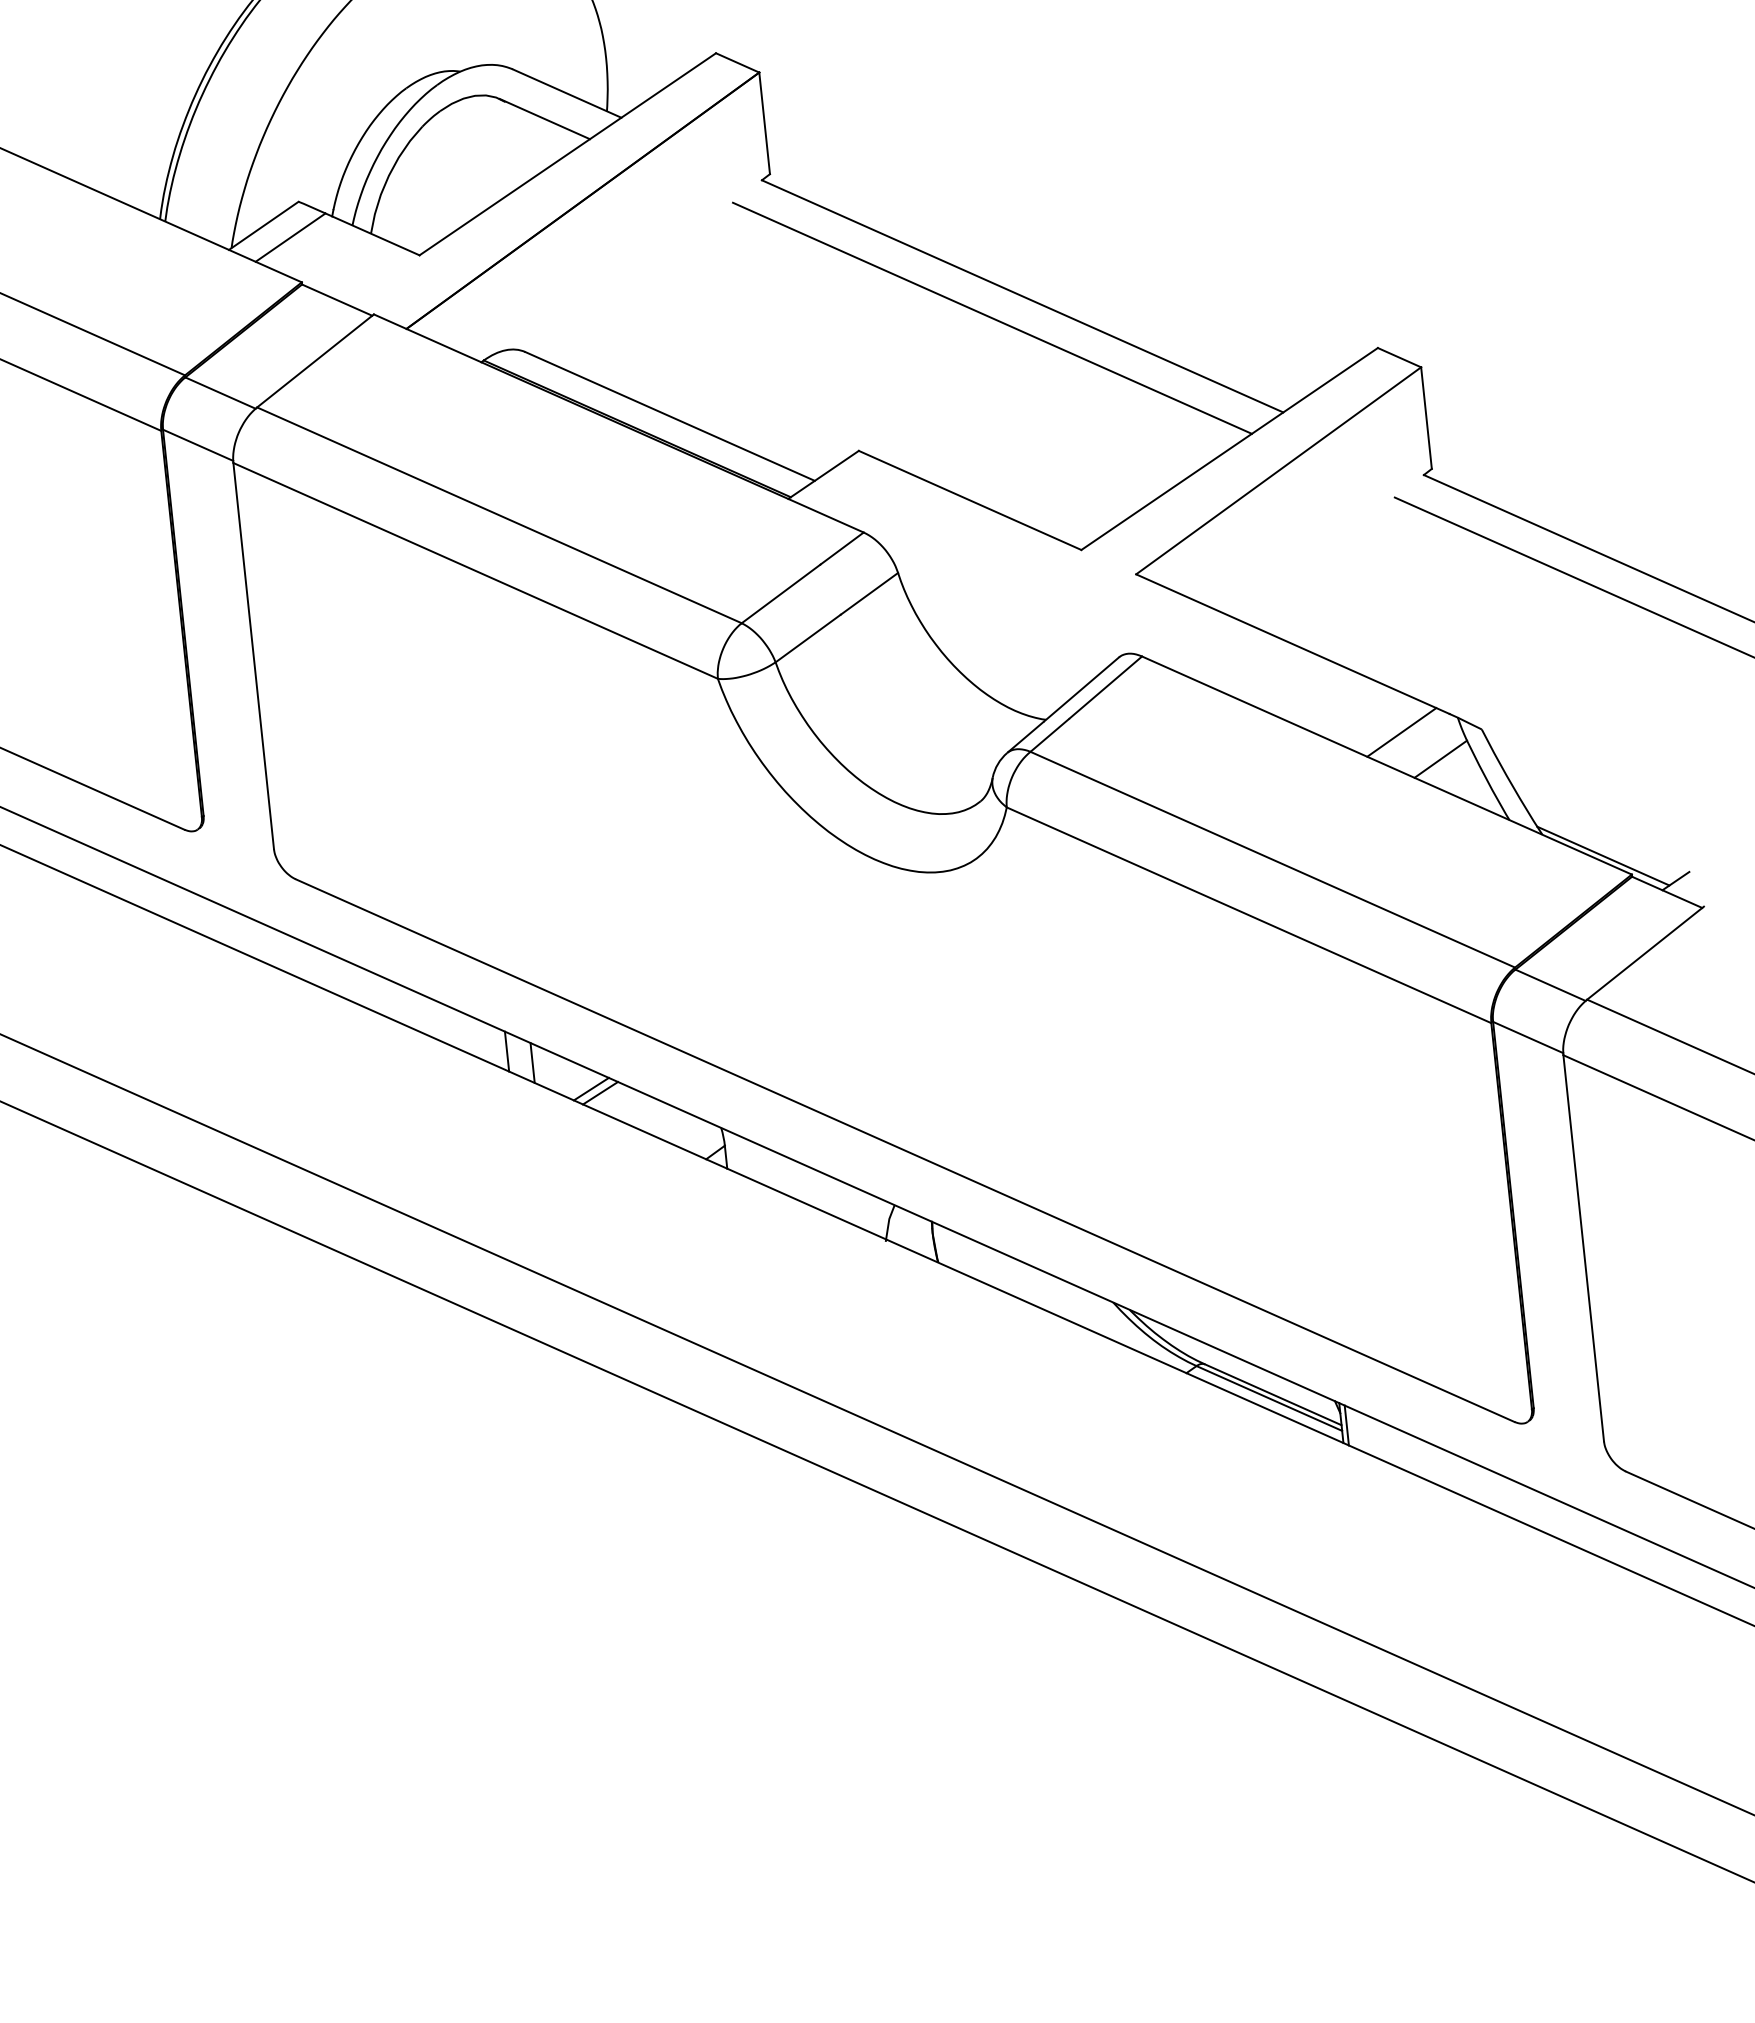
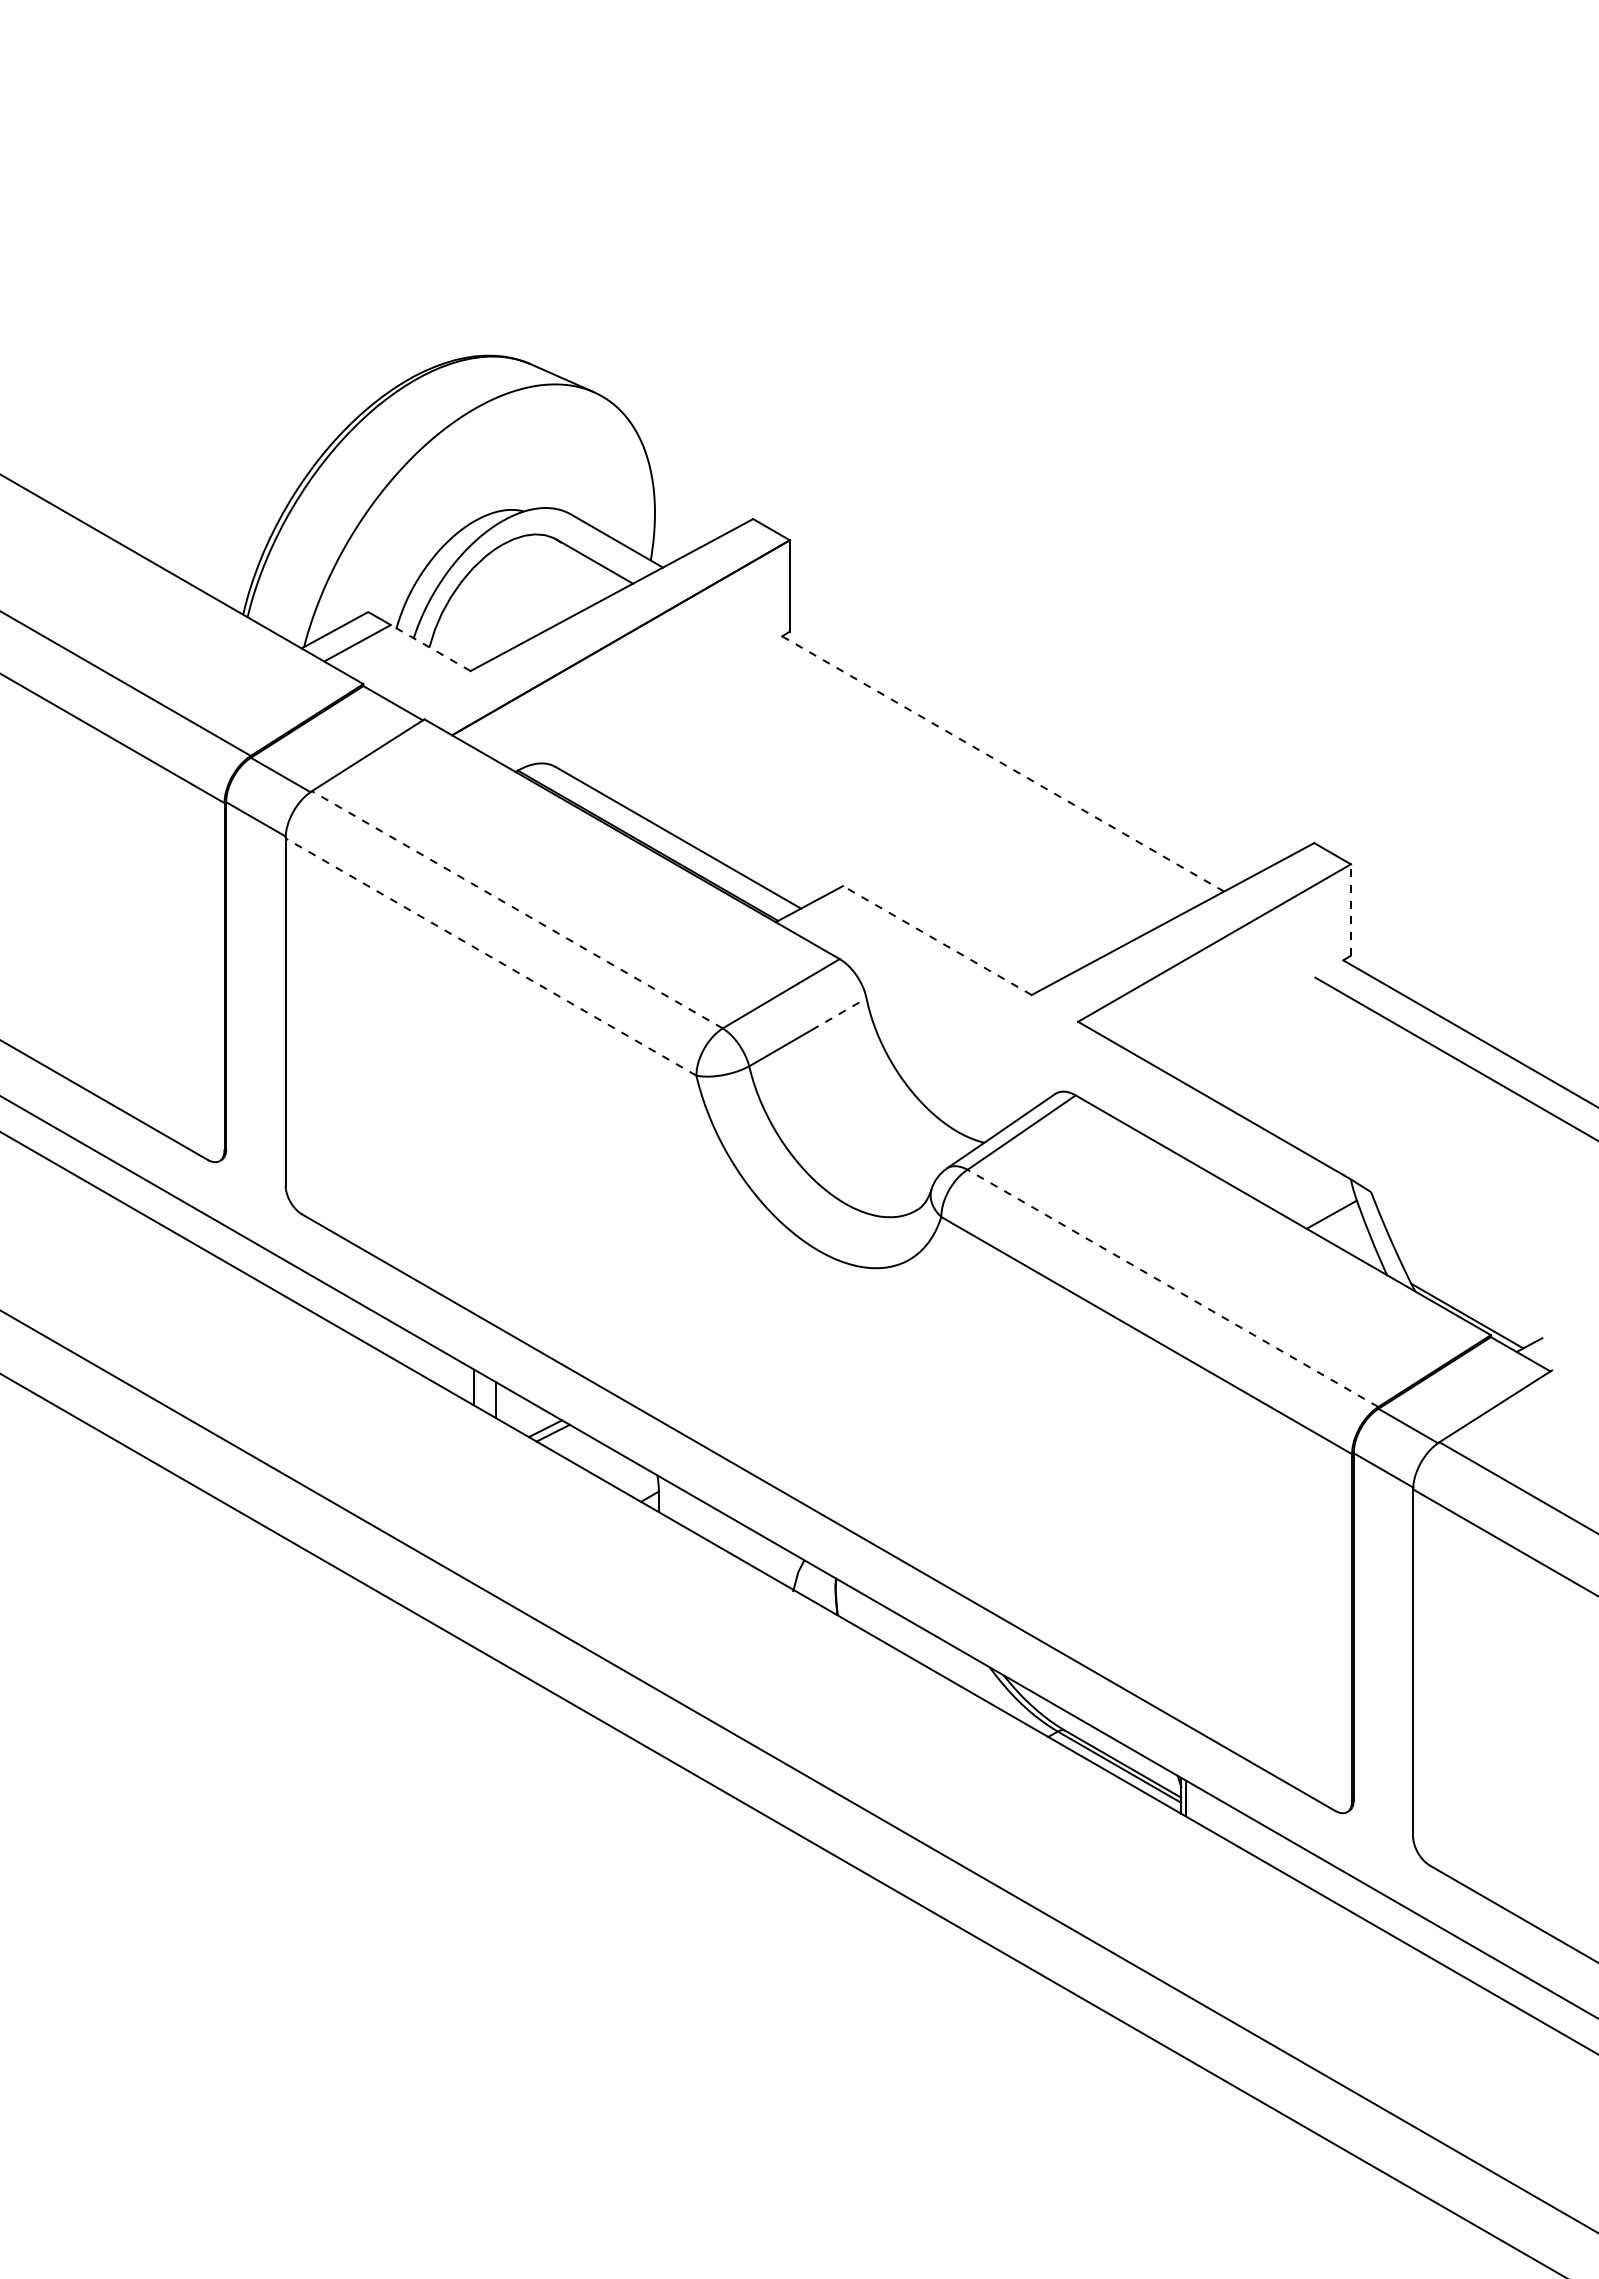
line: (372, 233) -> (430, 647), solid -> dashed
line: (1023, 296) -> (1003, 764), solid -> dashed
line: (992, 318) -> (974, 780), removed
line: (1425, 417) -> (1350, 909), solid -> dashed
line: (970, 500) -> (937, 940), solid -> dashed
line: (498, 515) -> (516, 909), solid -> dashed
line: (475, 570) -> (490, 956), solid -> dashed
line: (869, 594) -> (839, 1014), solid -> dashed
line: (1401, 731) -> (1299, 1186), removed
line: (1272, 859) -> (1172, 1288), solid -> dashed

